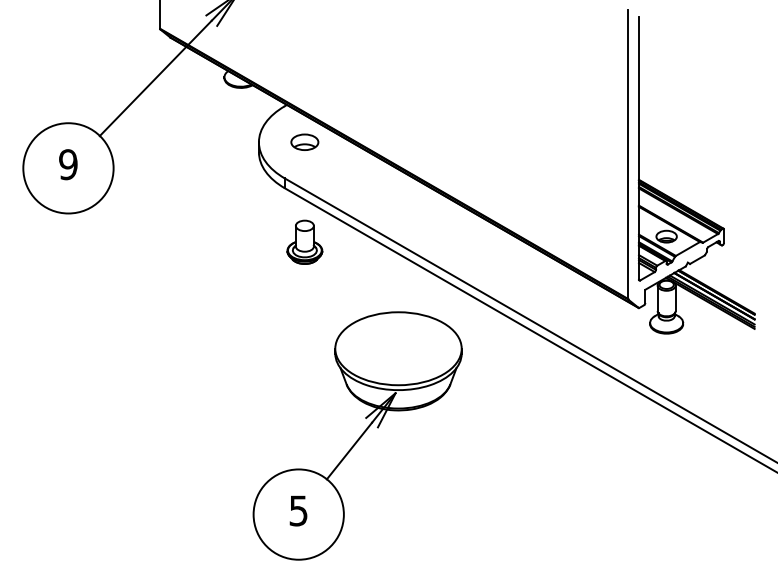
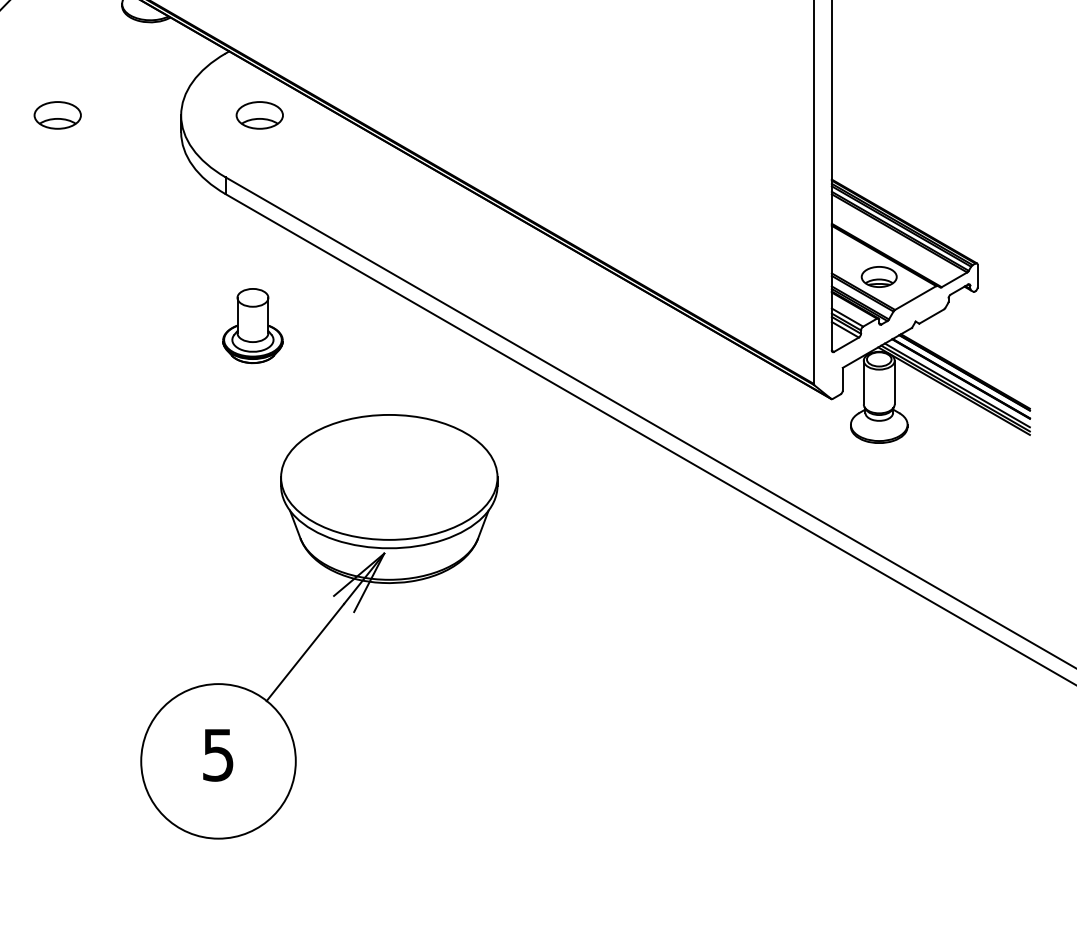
part: (186, 141) -> (57, 114), added
part: (304, 241) -> (252, 324), moved
part: (357, 435) -> (319, 625), moved

